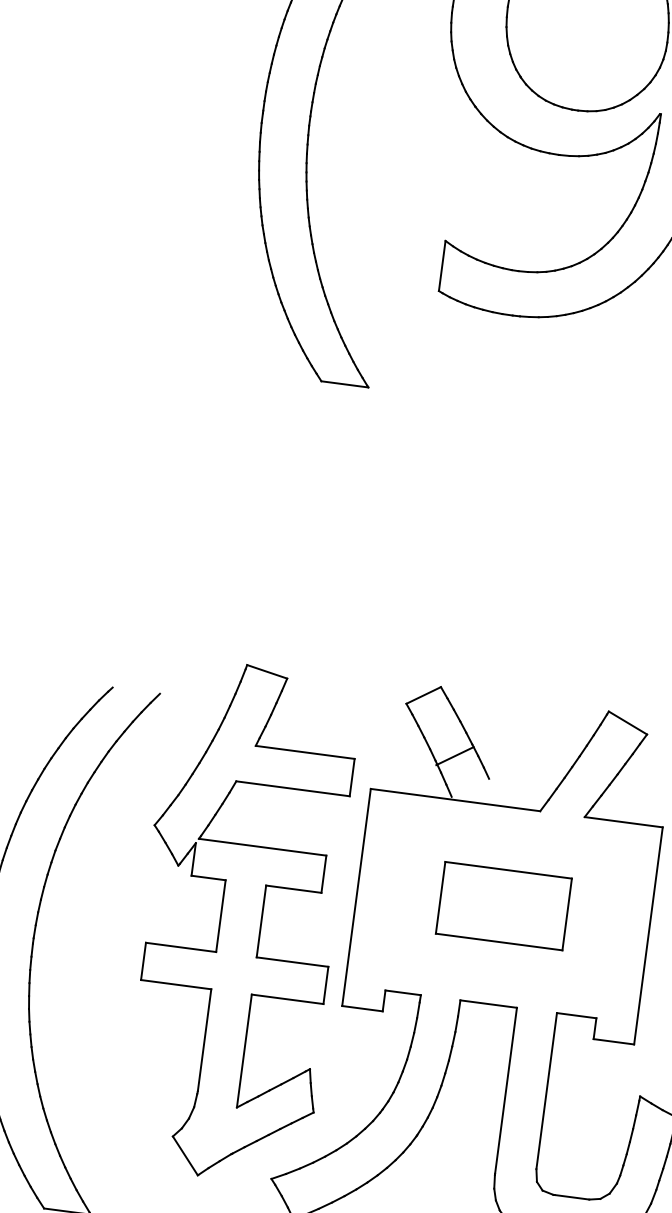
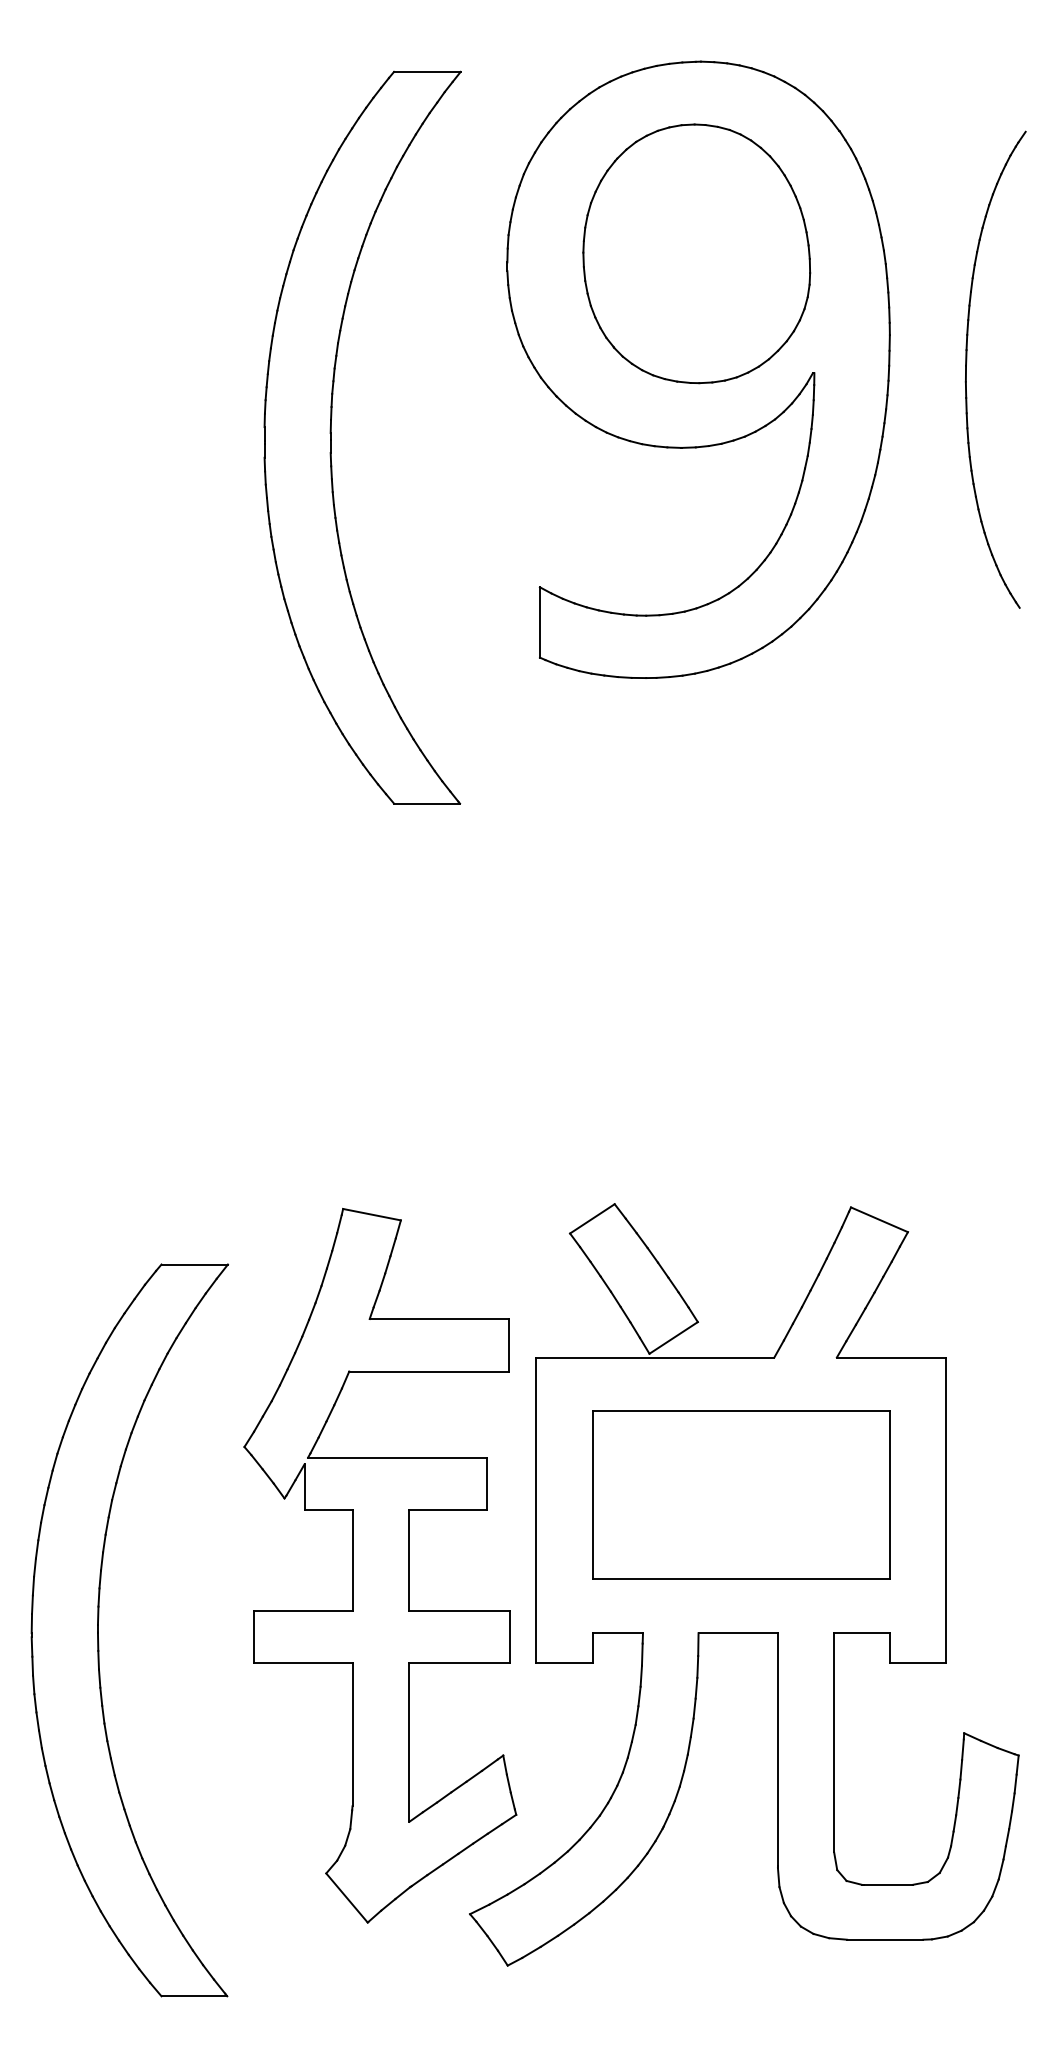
line: (136, 690) -> (194, 1264), added
line: (454, 755) -> (673, 1337), moved
part: (504, 905) -> (741, 1494), size x1.67

